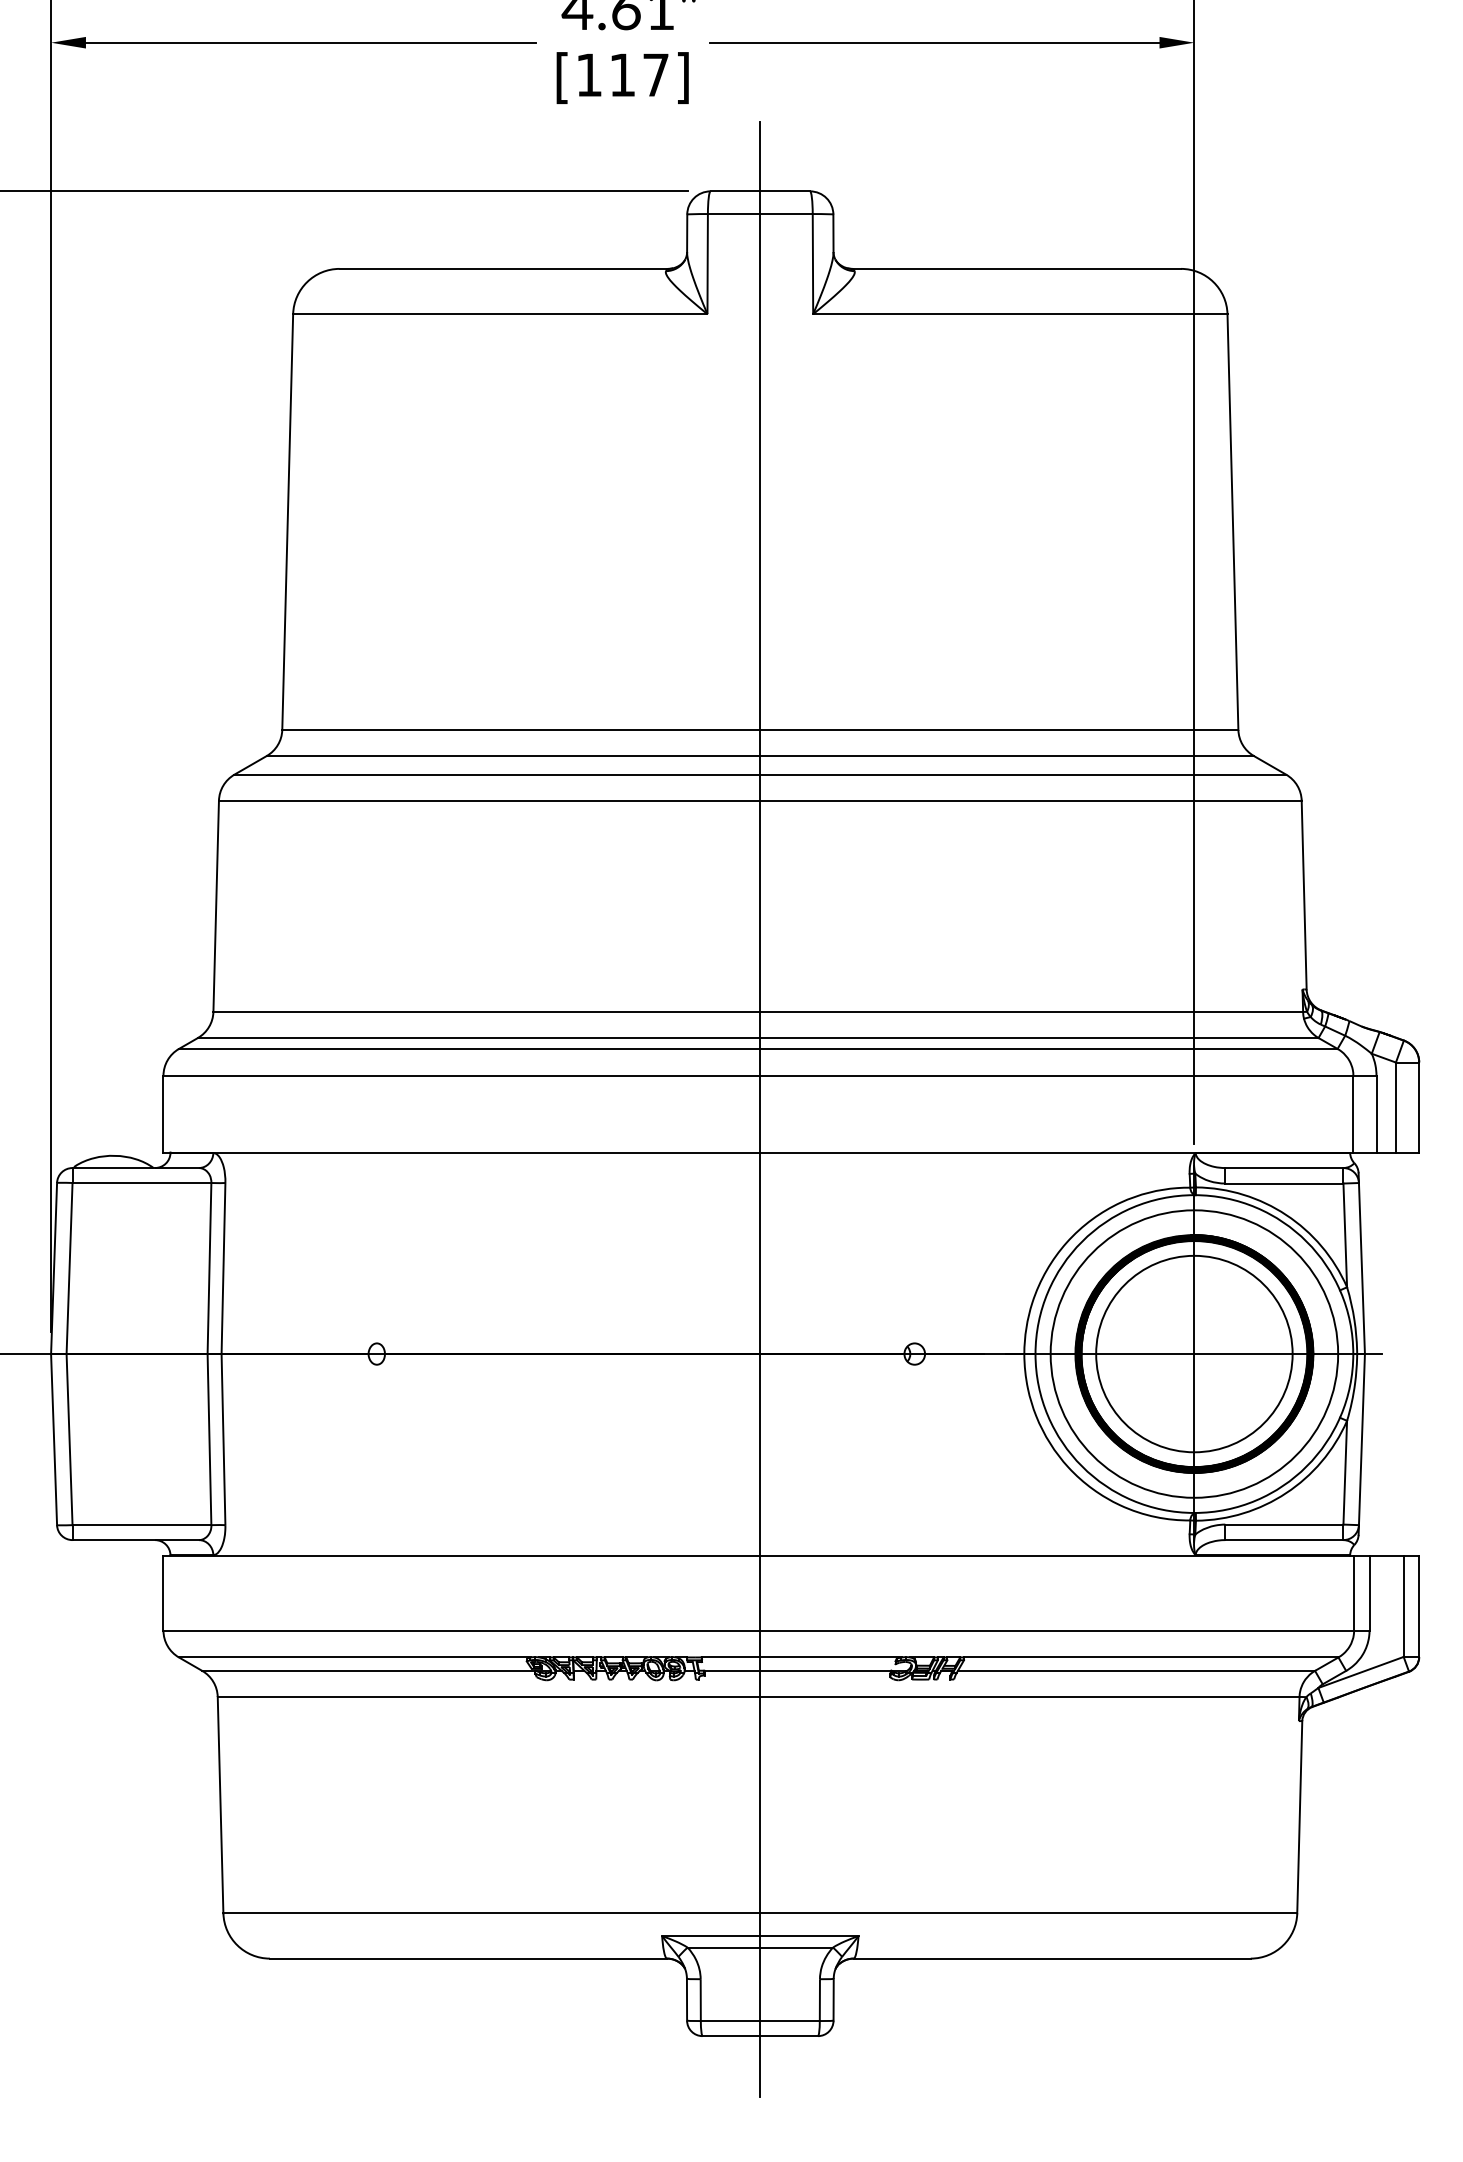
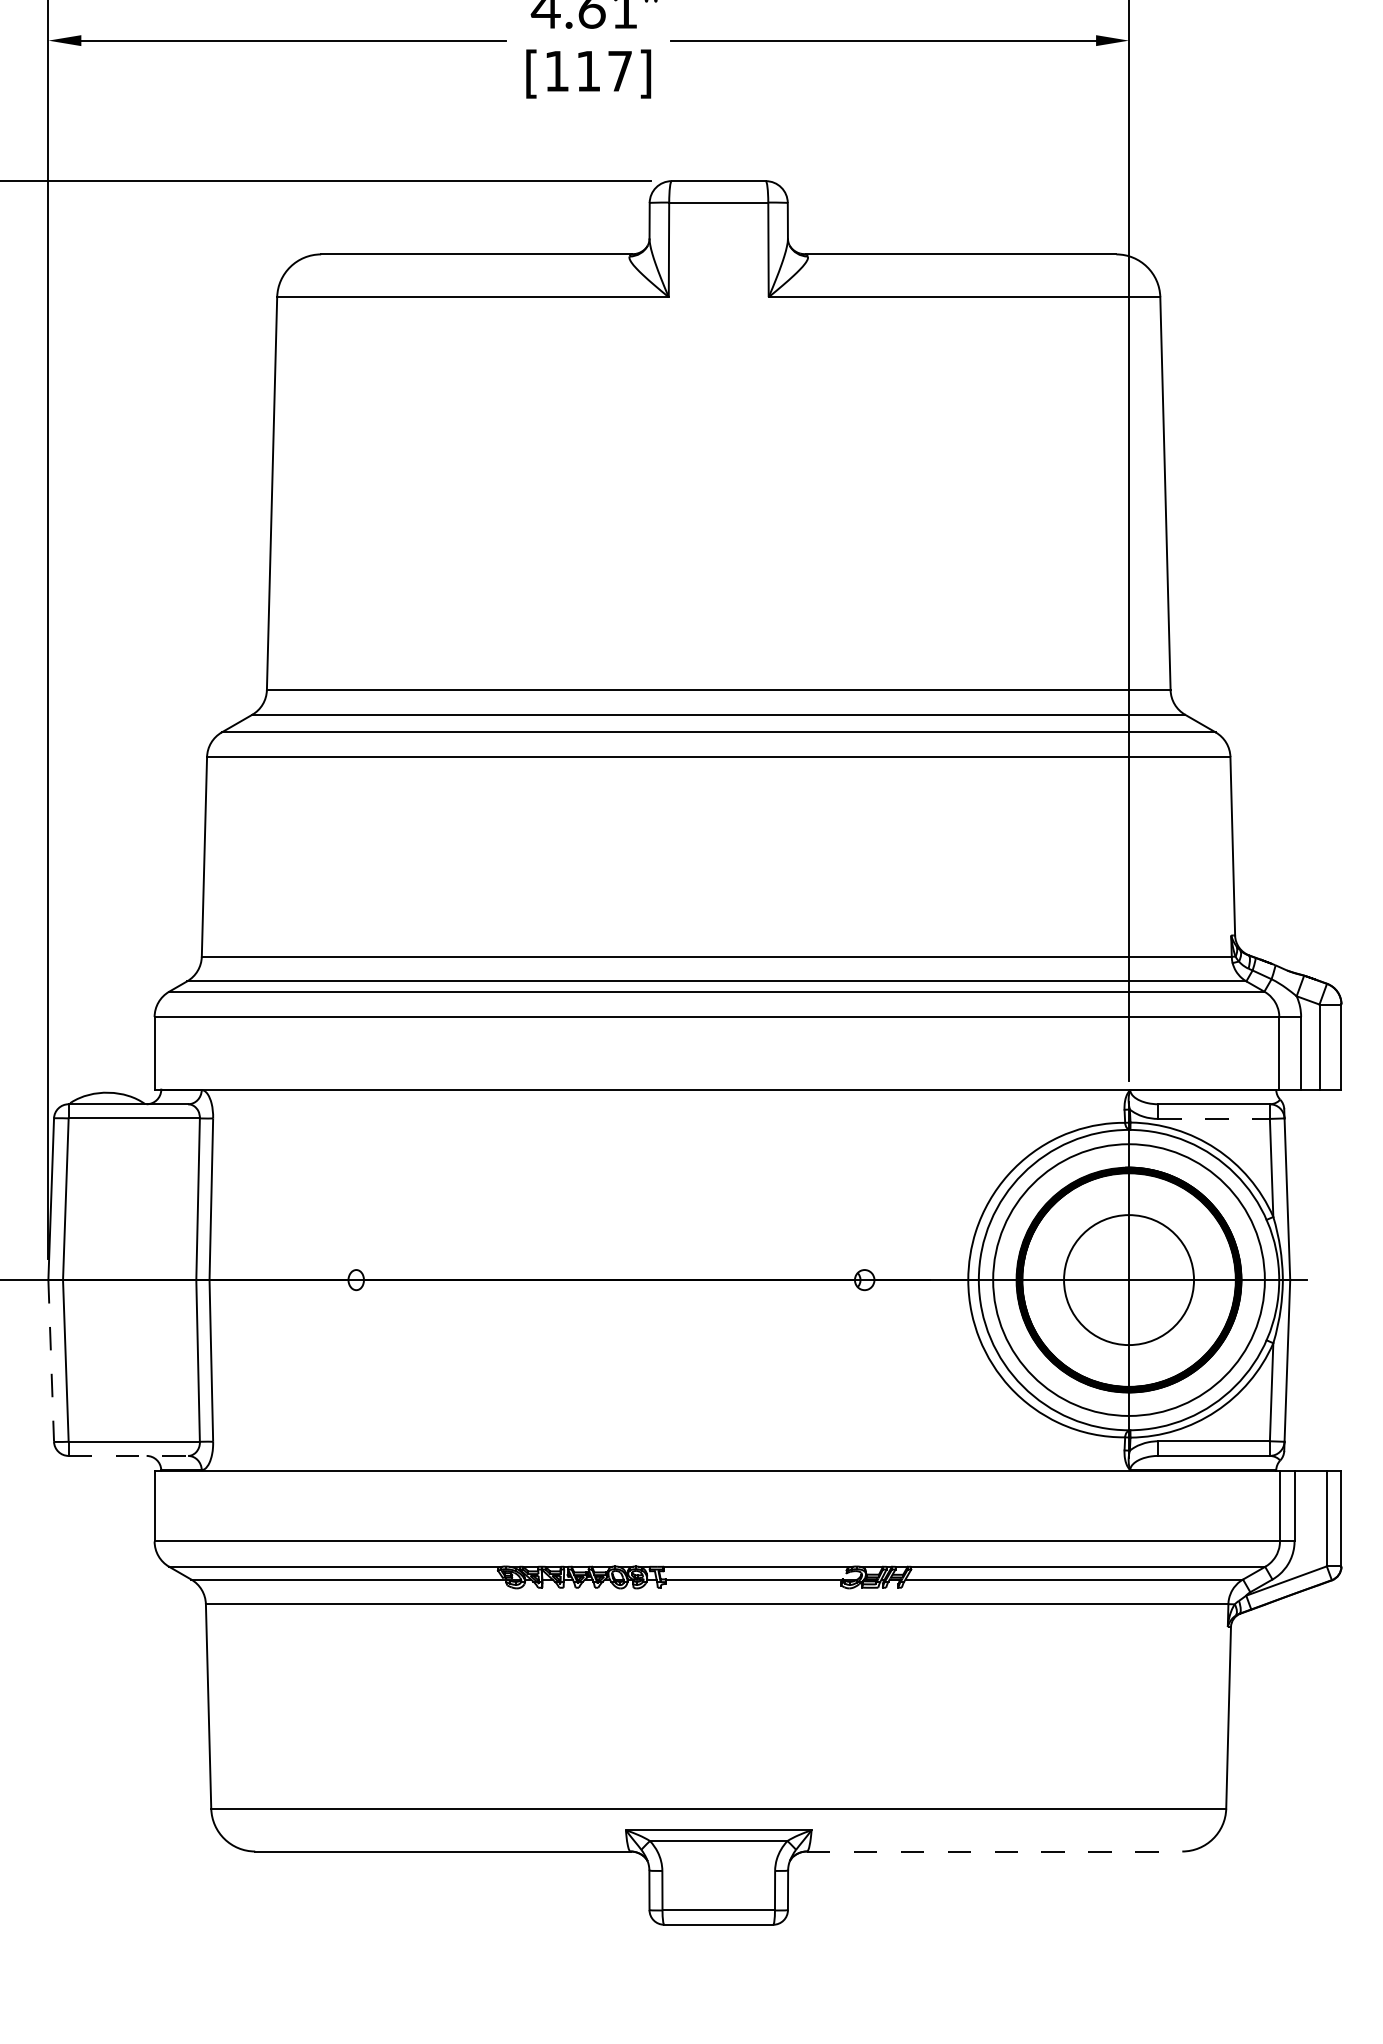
line: (760, 1109) -> (718, 1048), removed
line: (1284, 1183) -> (1214, 1118), solid -> dashed
circle: (1193, 1353) -> (1128, 1279), size x0.7
line: (54, 1439) -> (51, 1360), solid -> dashed
line: (135, 1539) -> (128, 1455), solid -> dashed
line: (1052, 1958) -> (994, 1851), solid -> dashed

